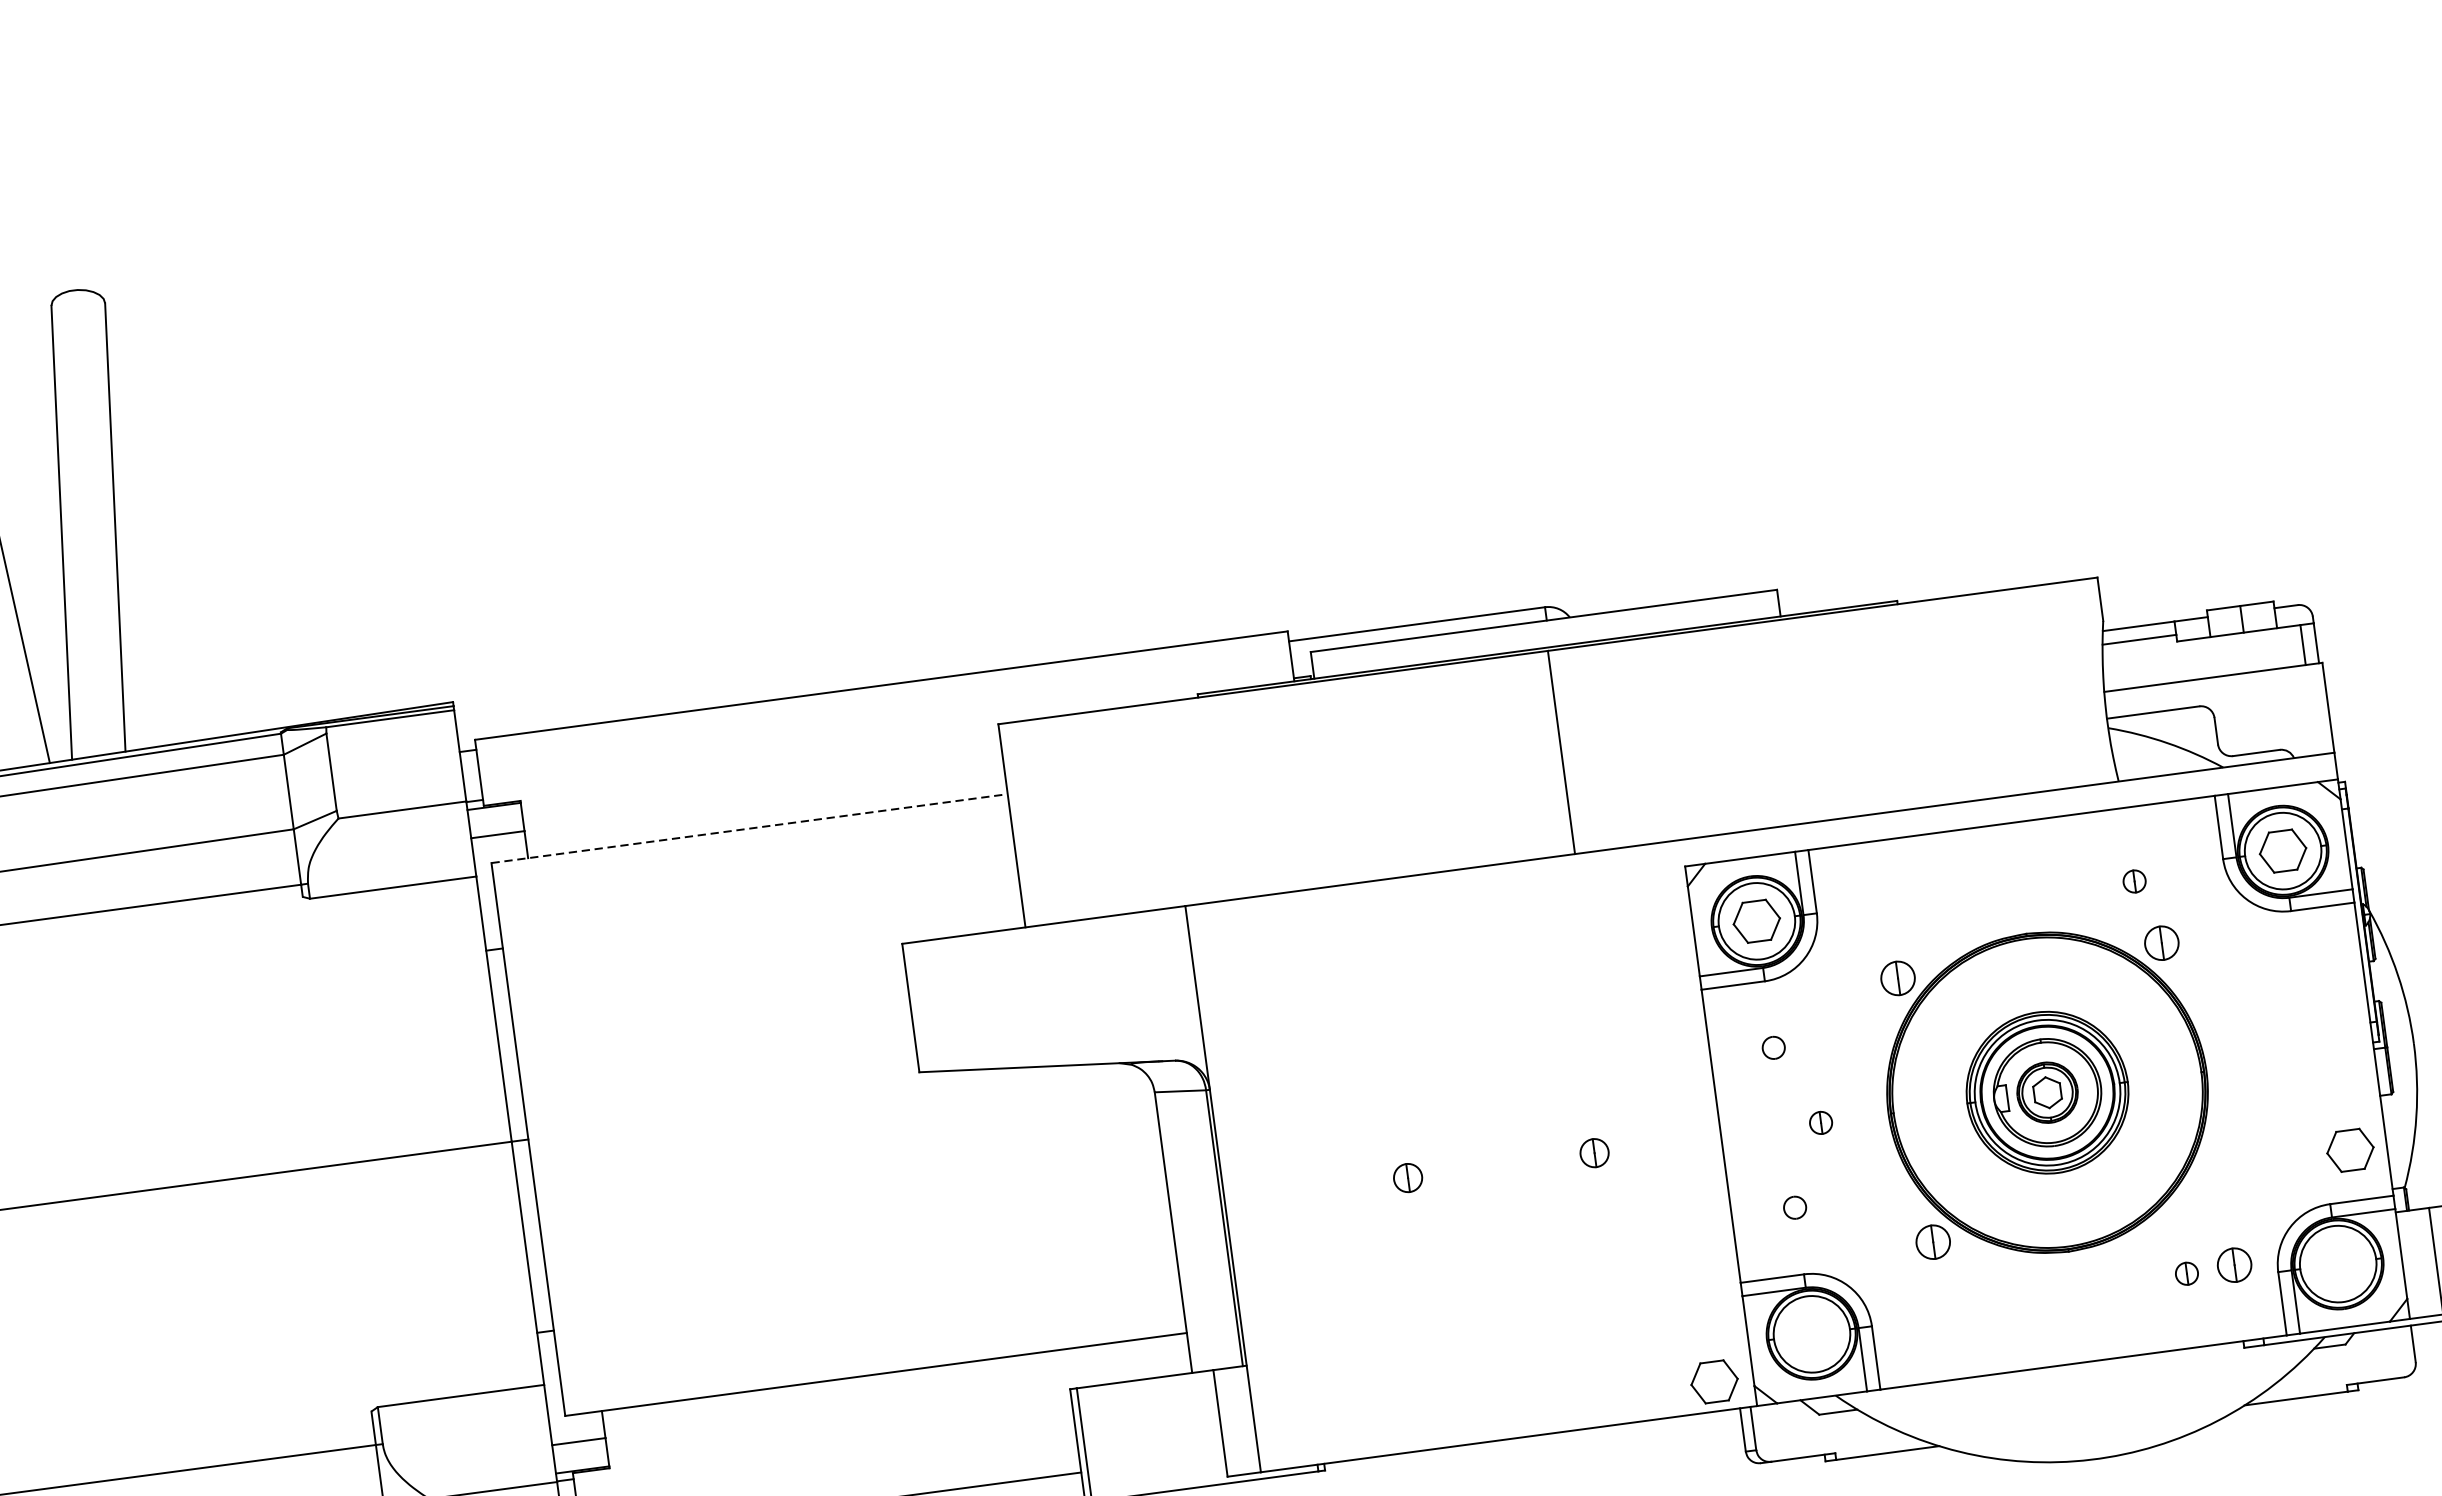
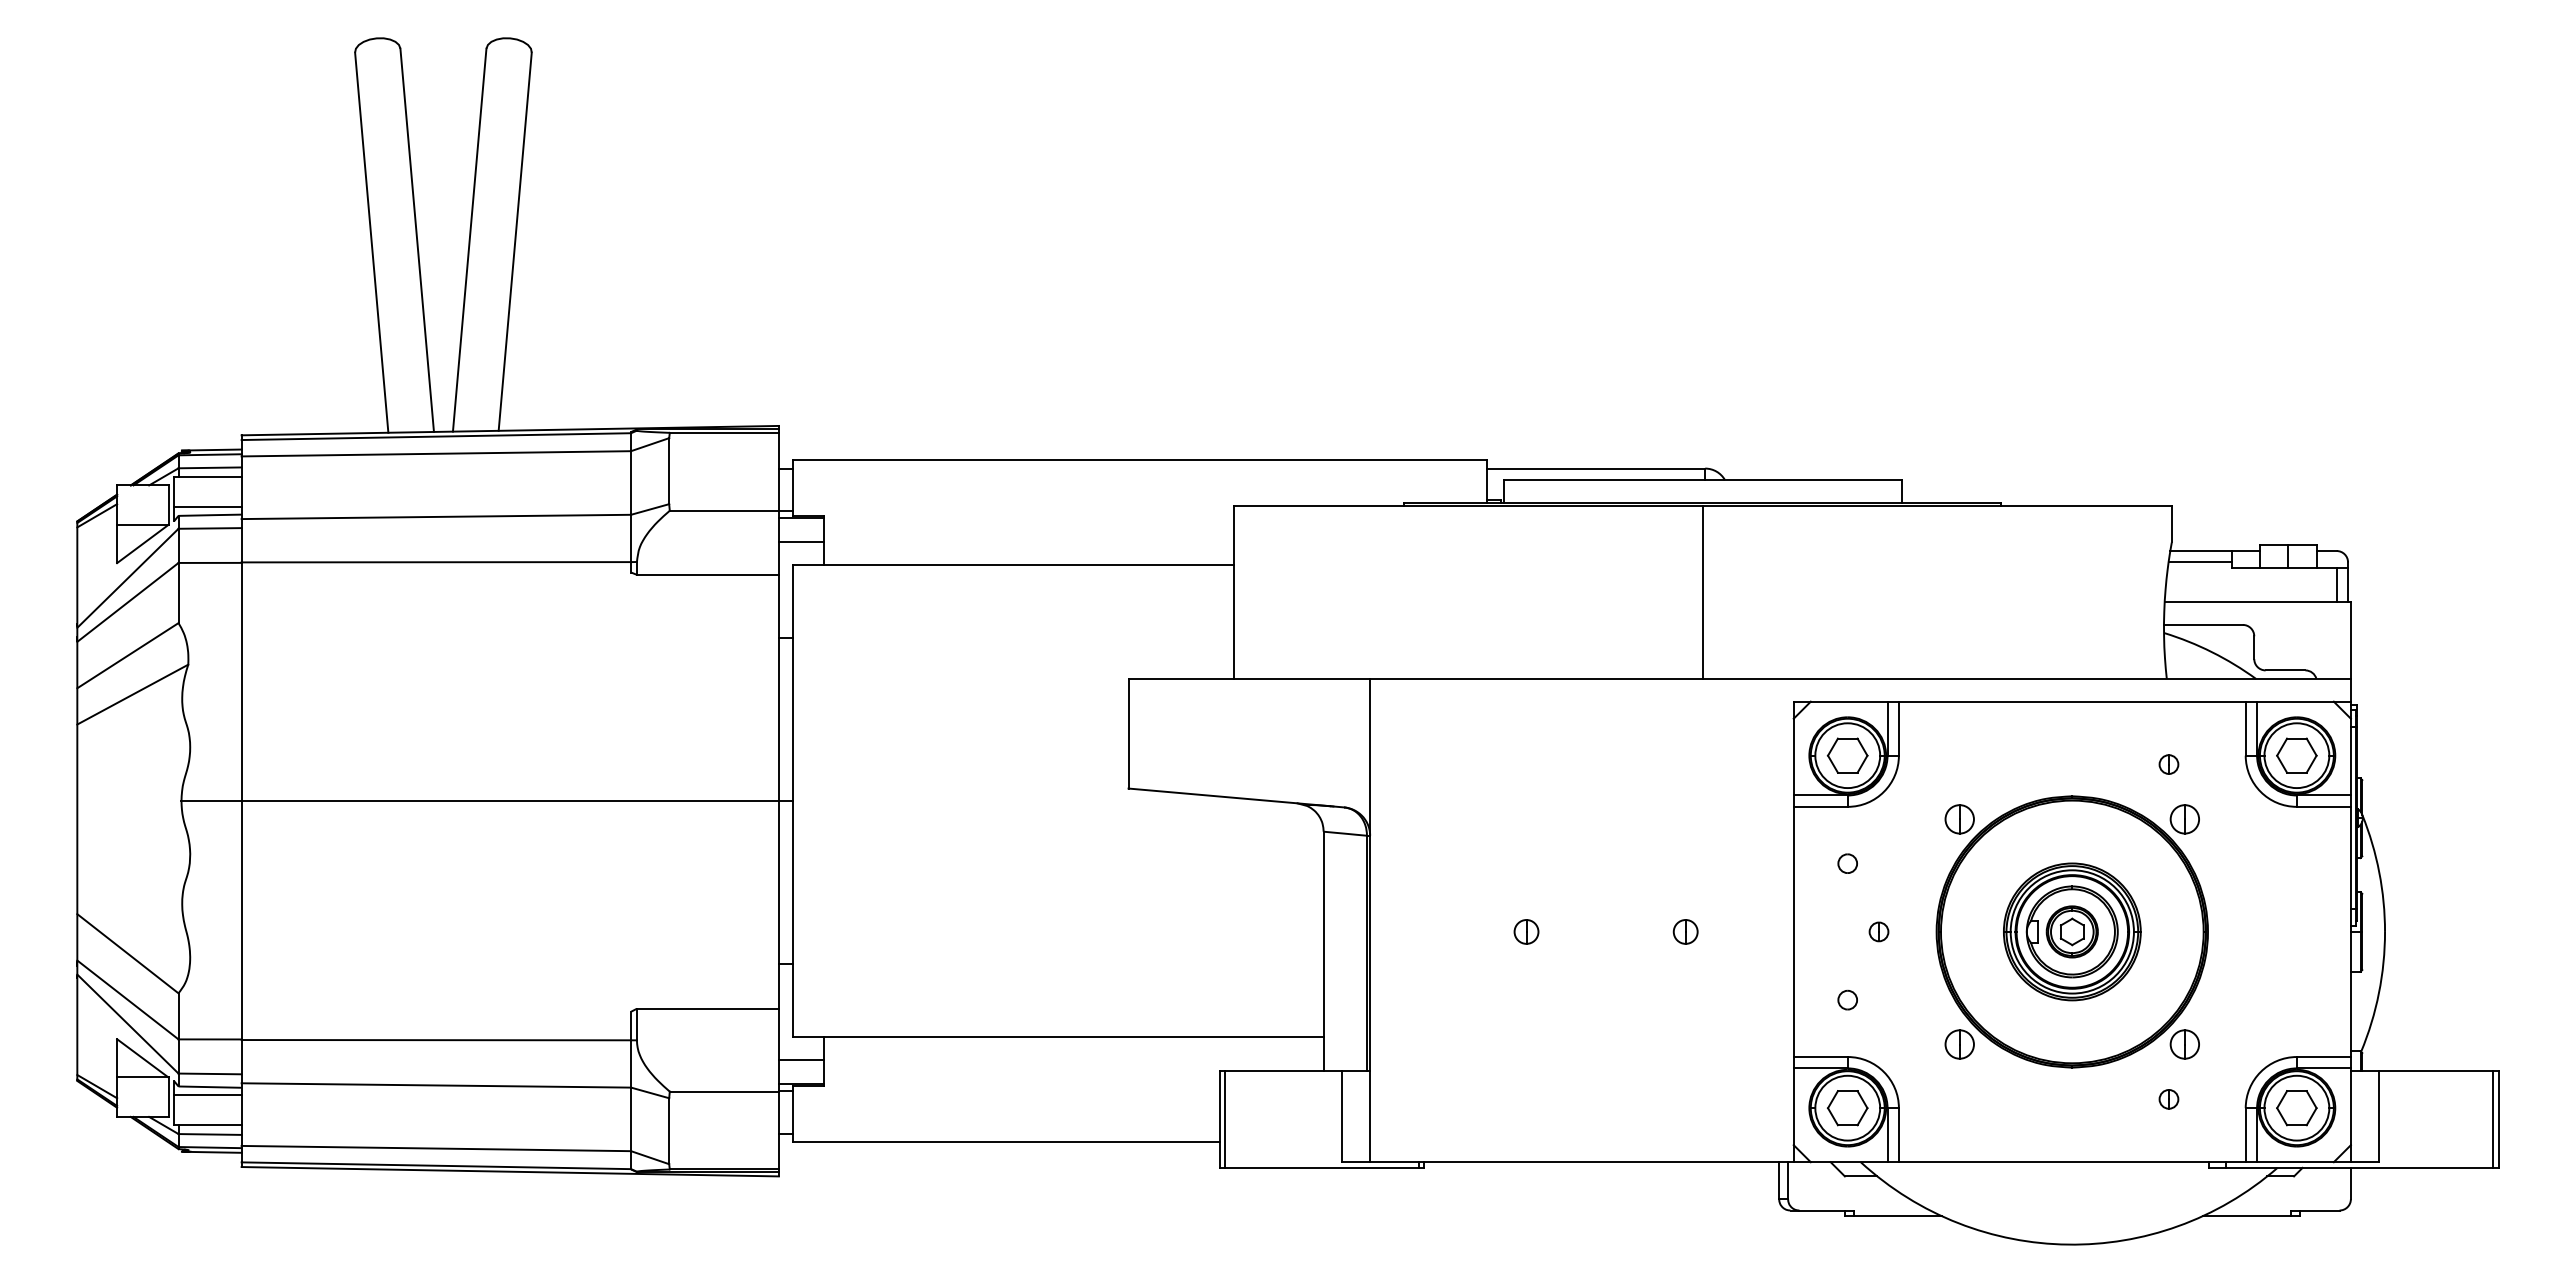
line: (749, 828) -> (1013, 565), dashed -> solid
part: (2350, 1150) -> (2296, 1108), moved
part: (2234, 1265) -> (2184, 1044), moved
part: (1714, 1382) -> (1847, 1108), moved

